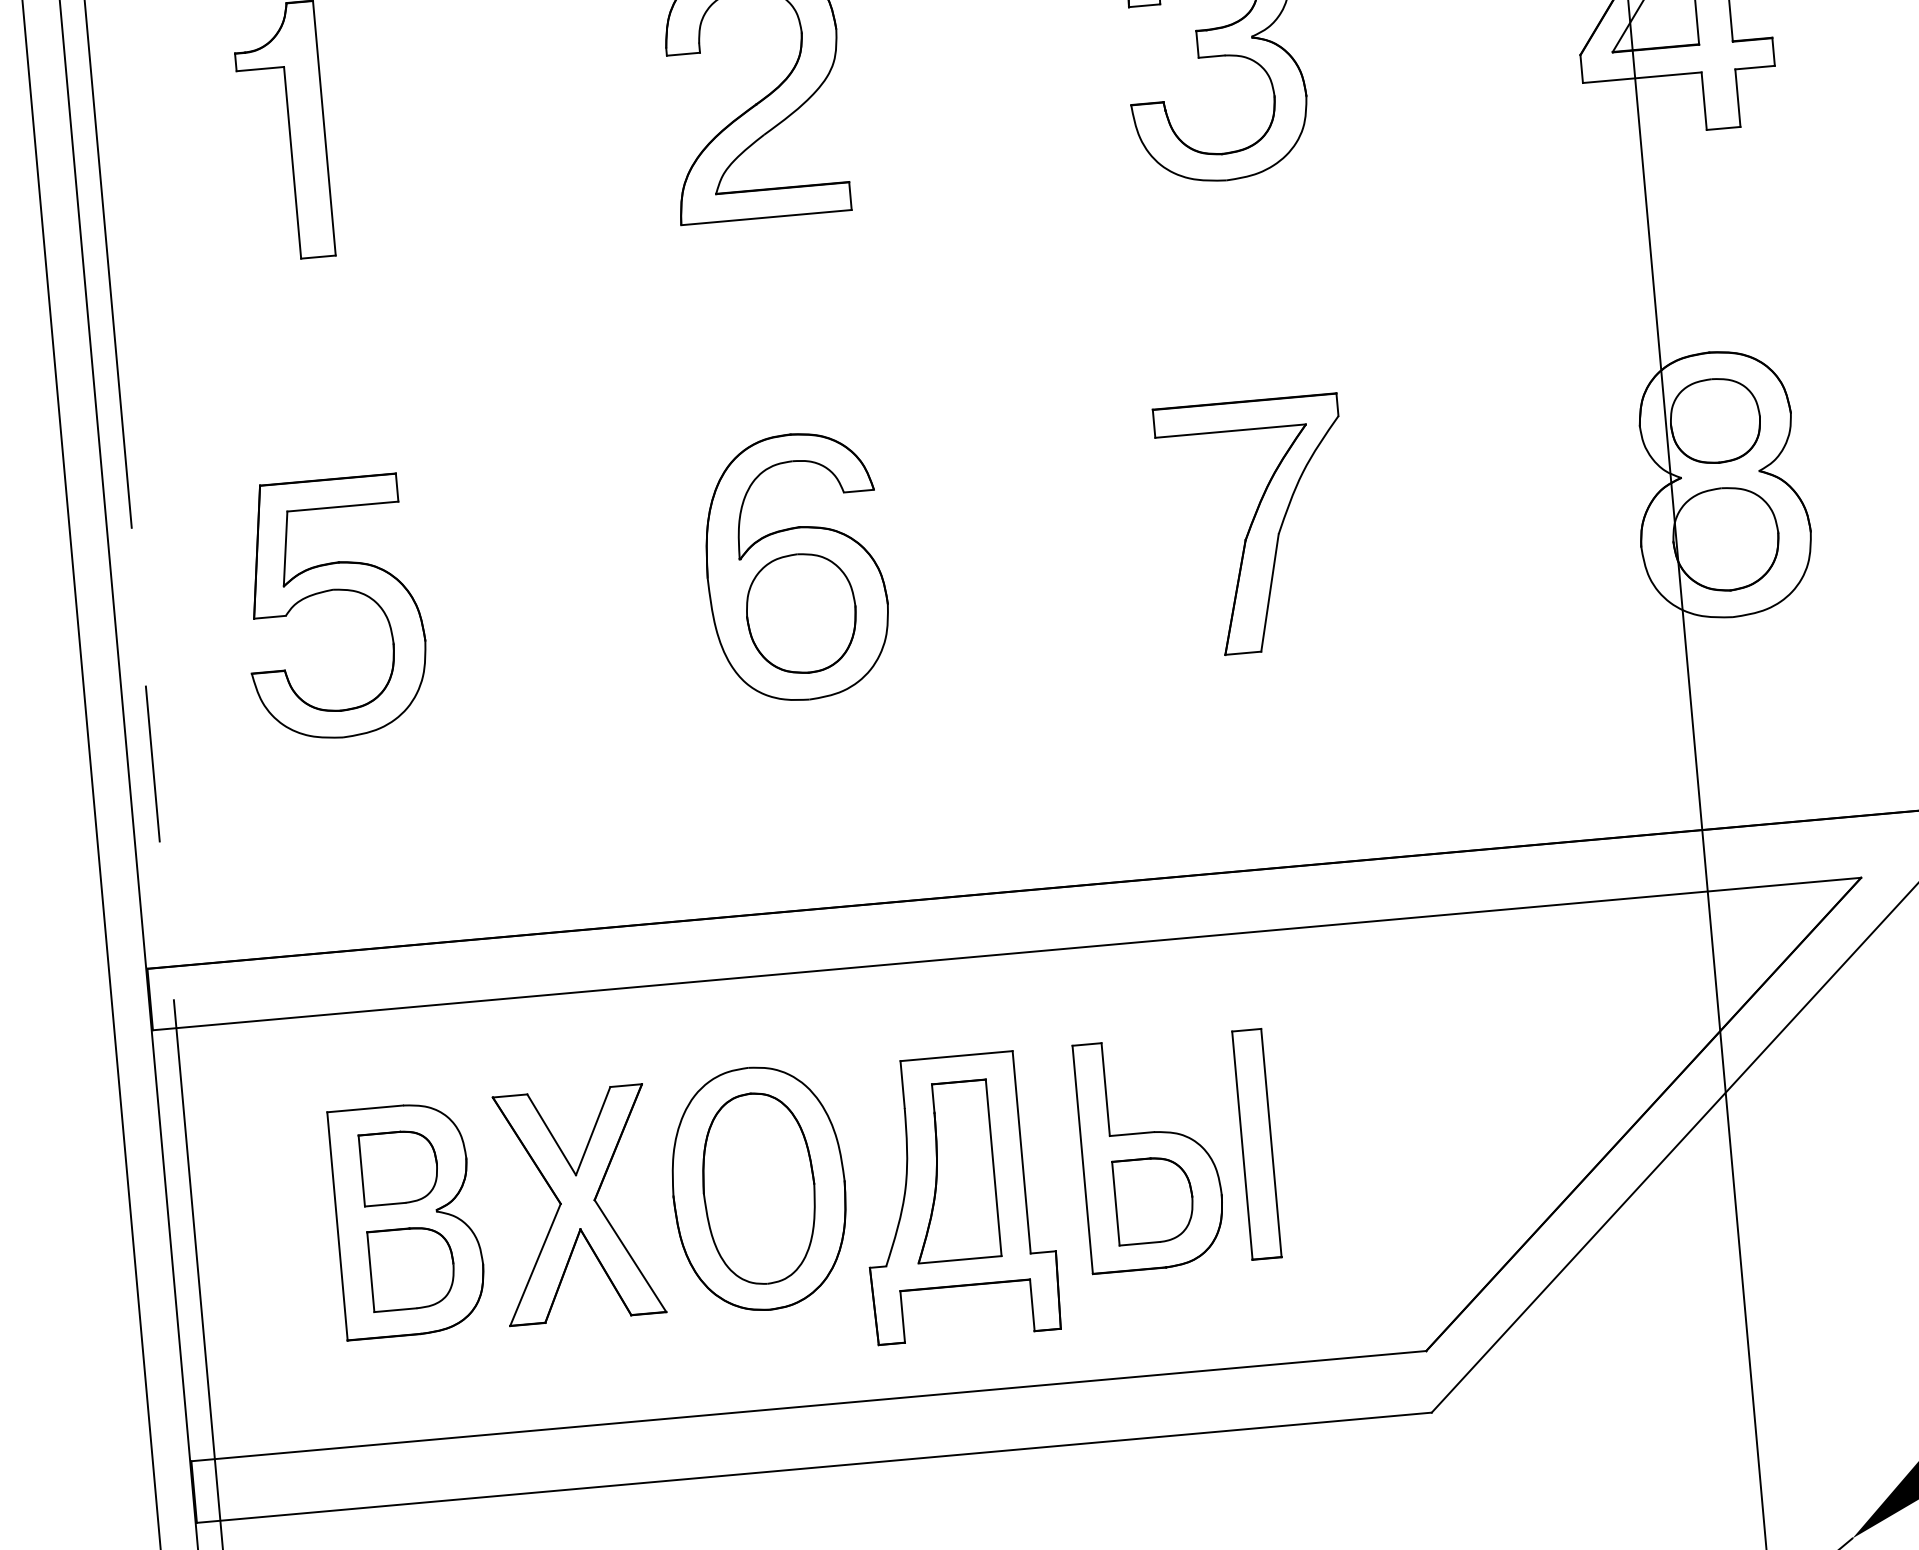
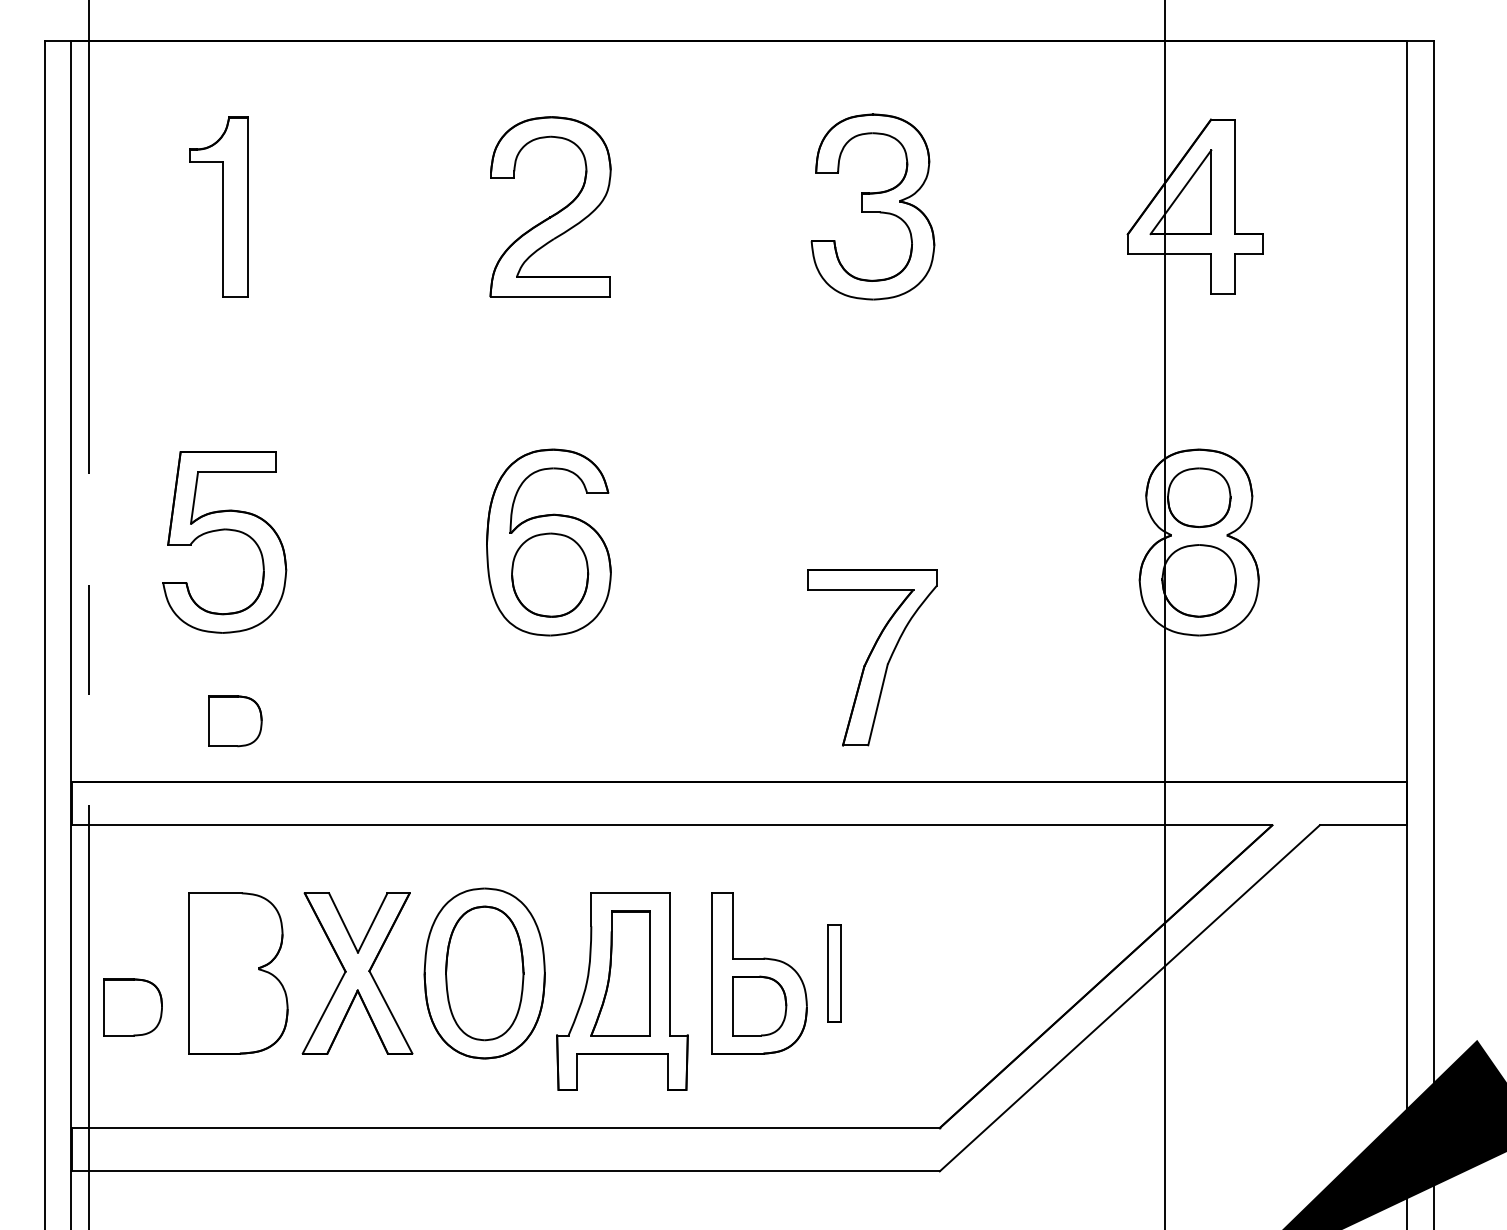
part: (1256, 526) -> (872, 657), moved
part: (1256, 1144) -> (834, 973), size x0.6
part: (399, 1167) -> (235, 721), moved
part: (411, 1268) -> (132, 1007), moved

